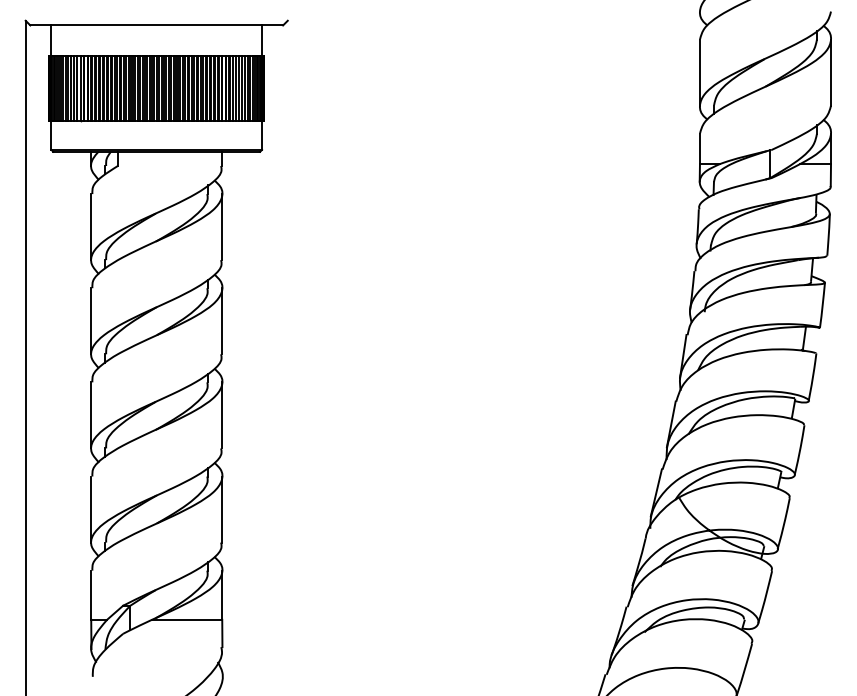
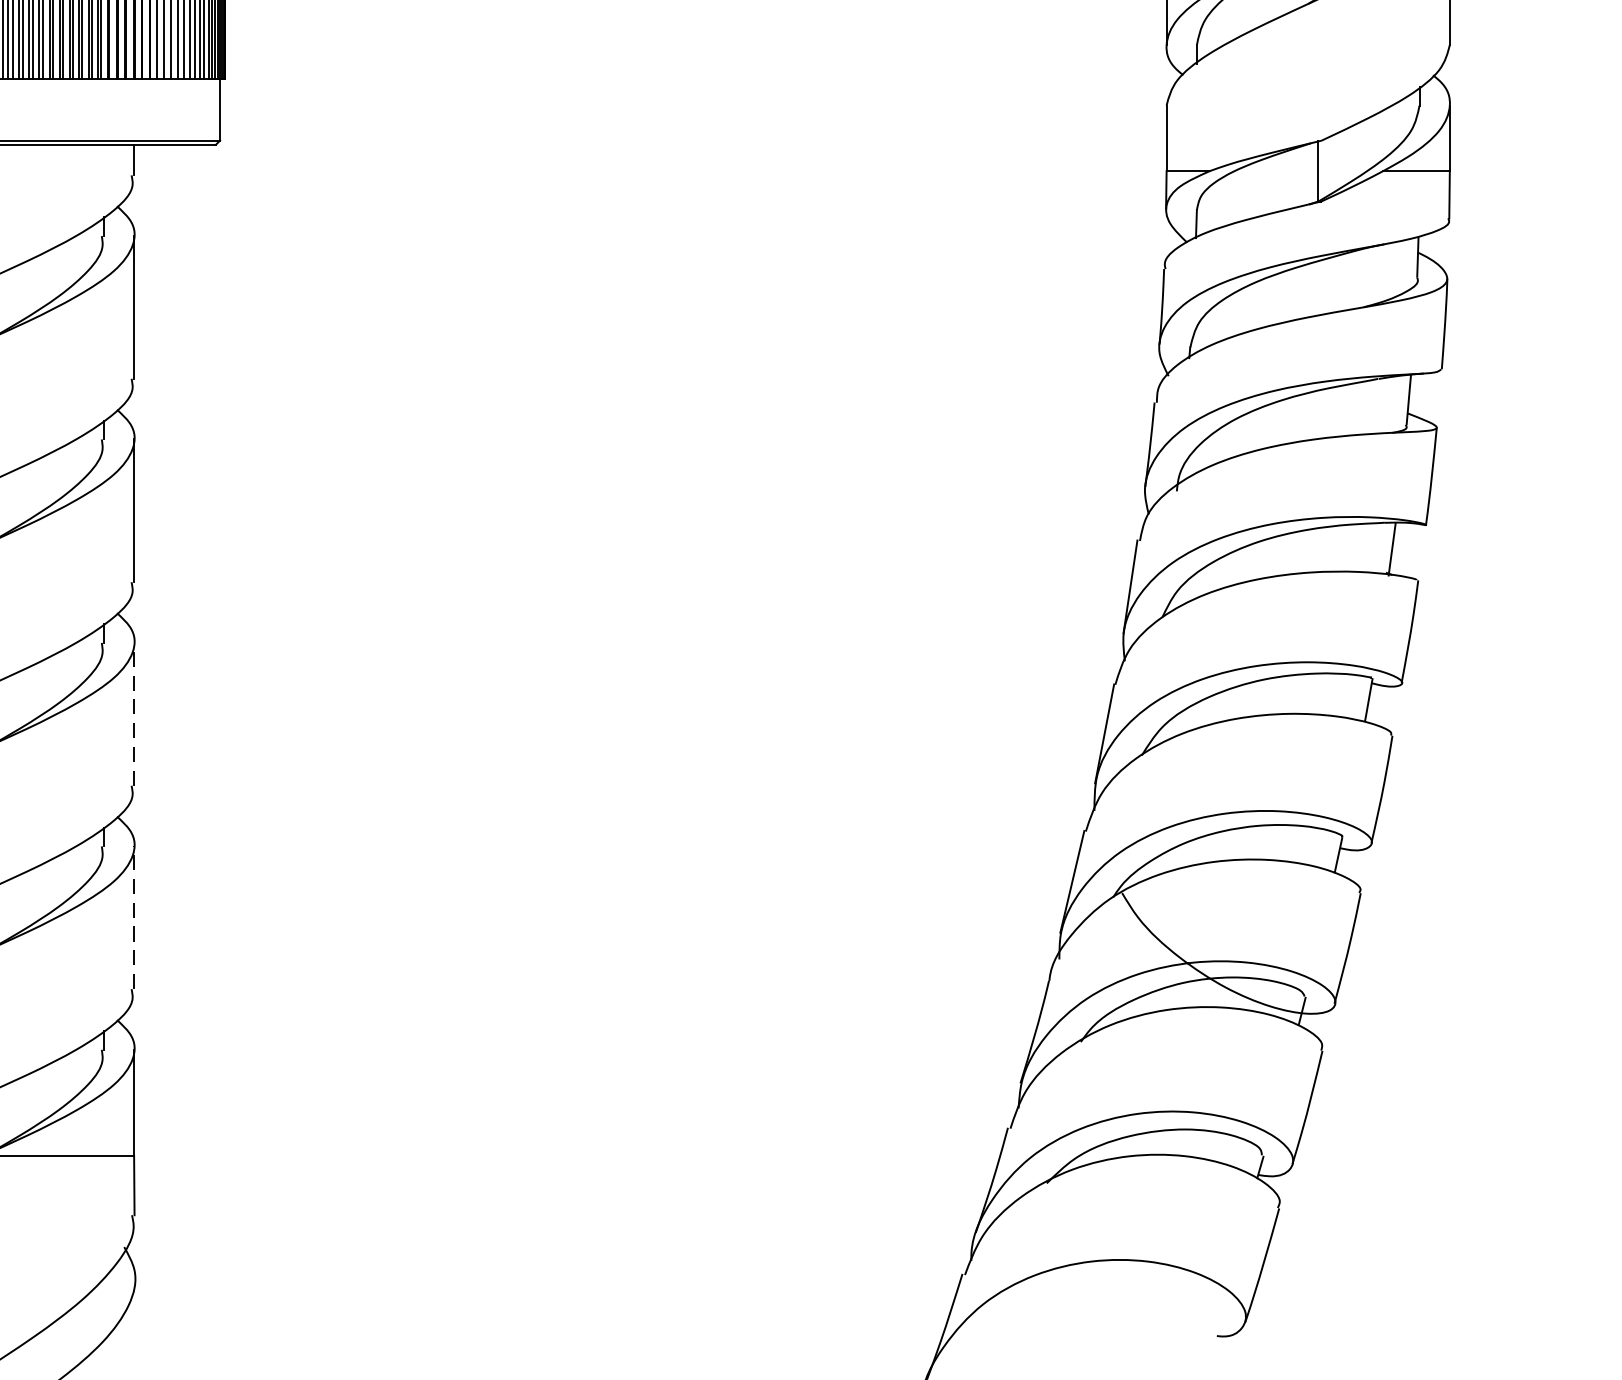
line: (222, 414) -> (134, 712), solid -> dashed
line: (222, 509) -> (134, 917), solid -> dashed

